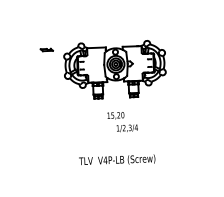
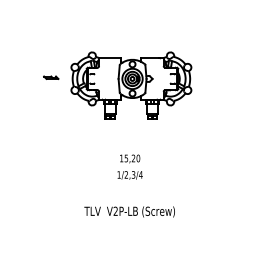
part: (115, 69) -> (131, 85), moved
text: (126, 128) -> (129, 175), moved
text: (105, 159) -> (115, 210), V4P-LB -> V2P-LB

